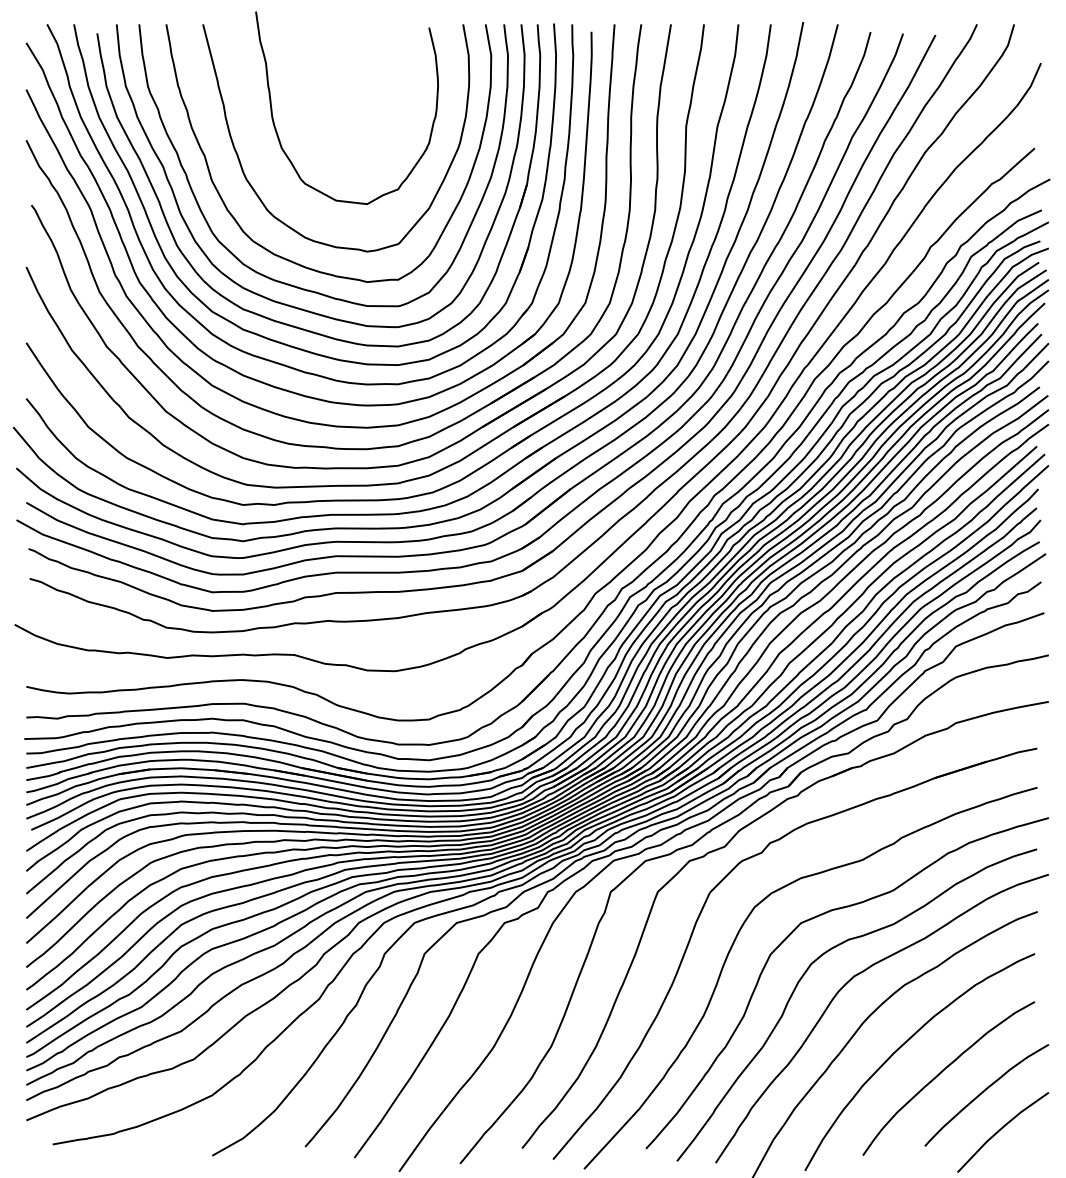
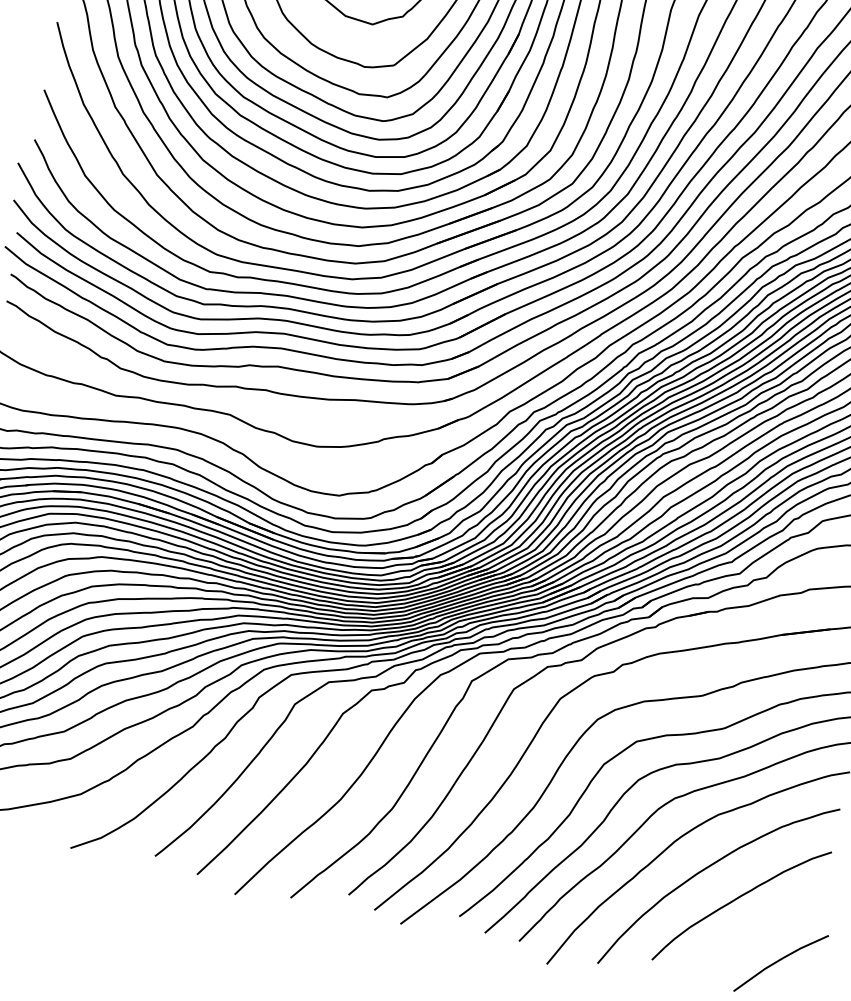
curve: (985, 1091) -> (772, 923), removed

